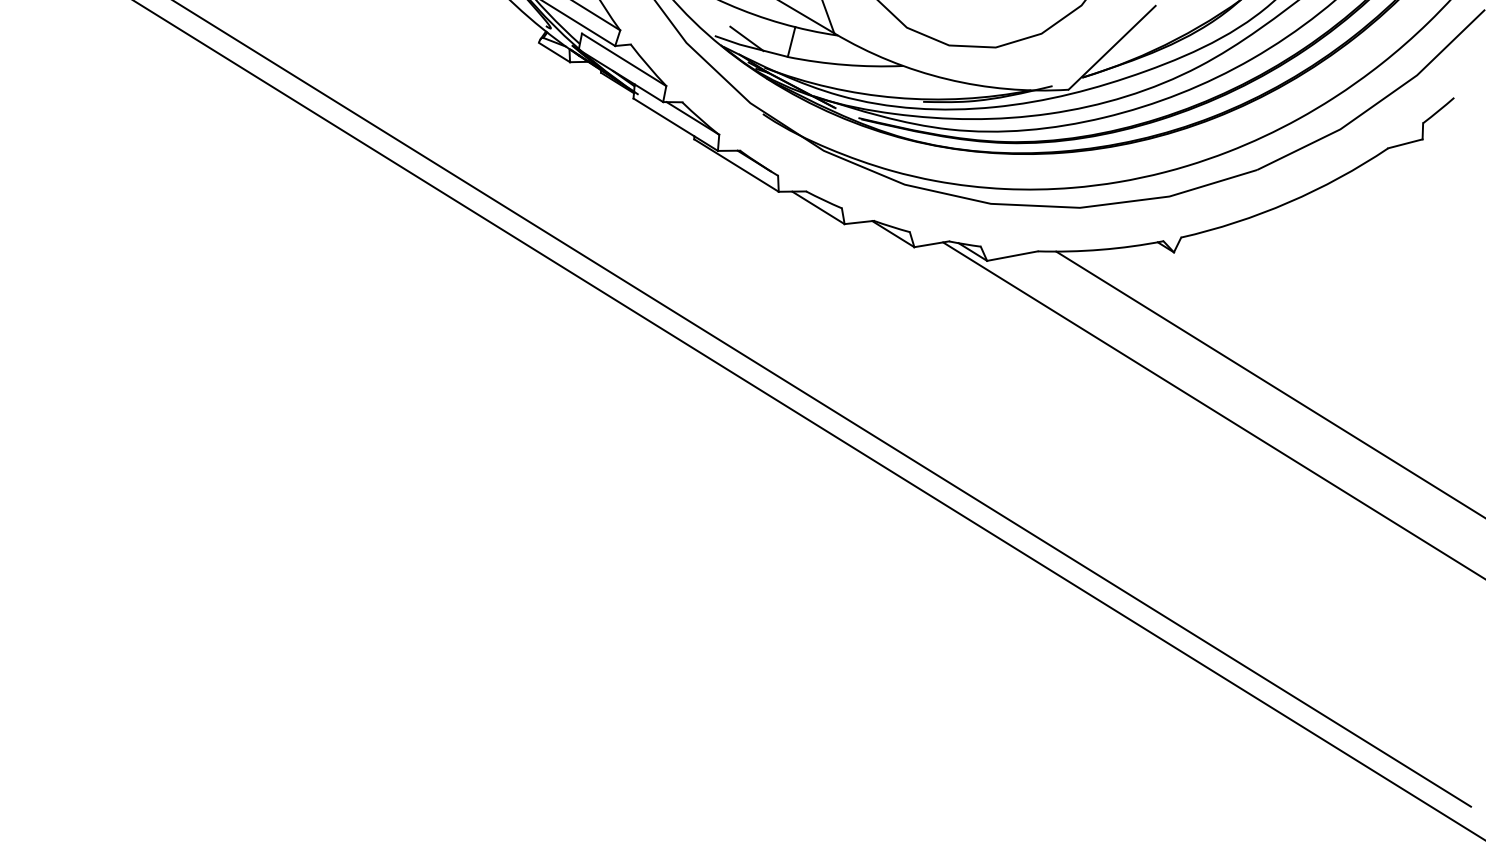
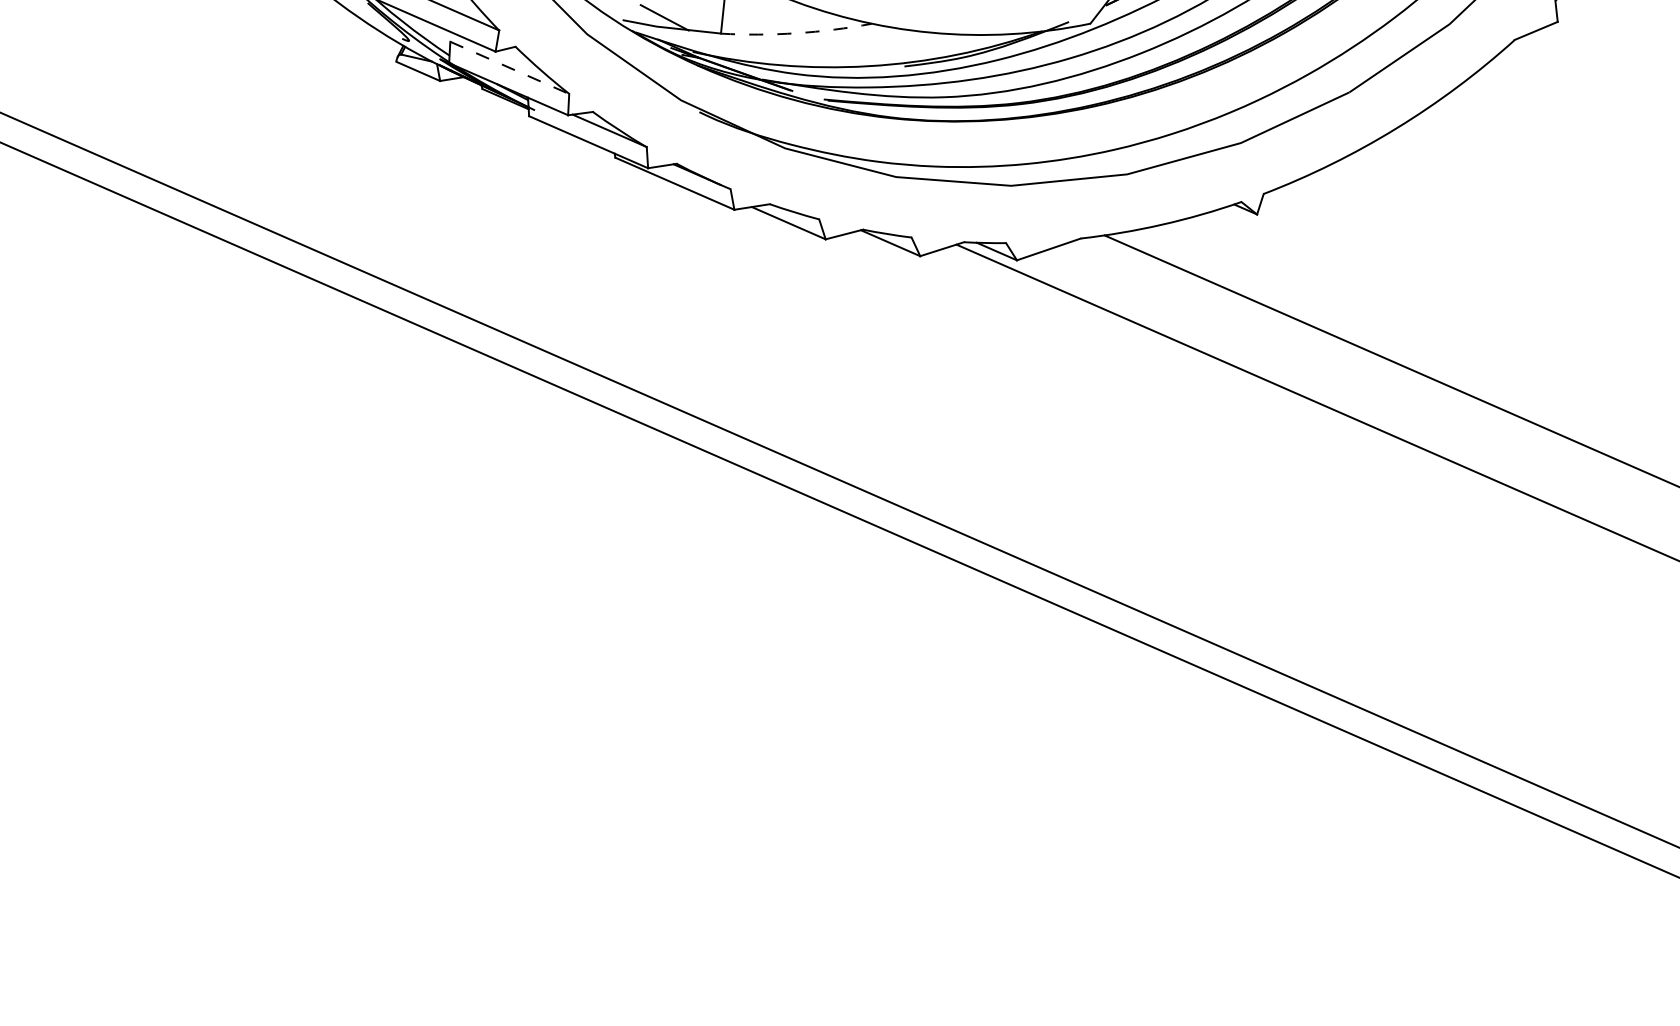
line: (624, 59) -> (510, 67), solid -> dashed
arc: (845, 64) -> (797, 32), solid -> dashed

